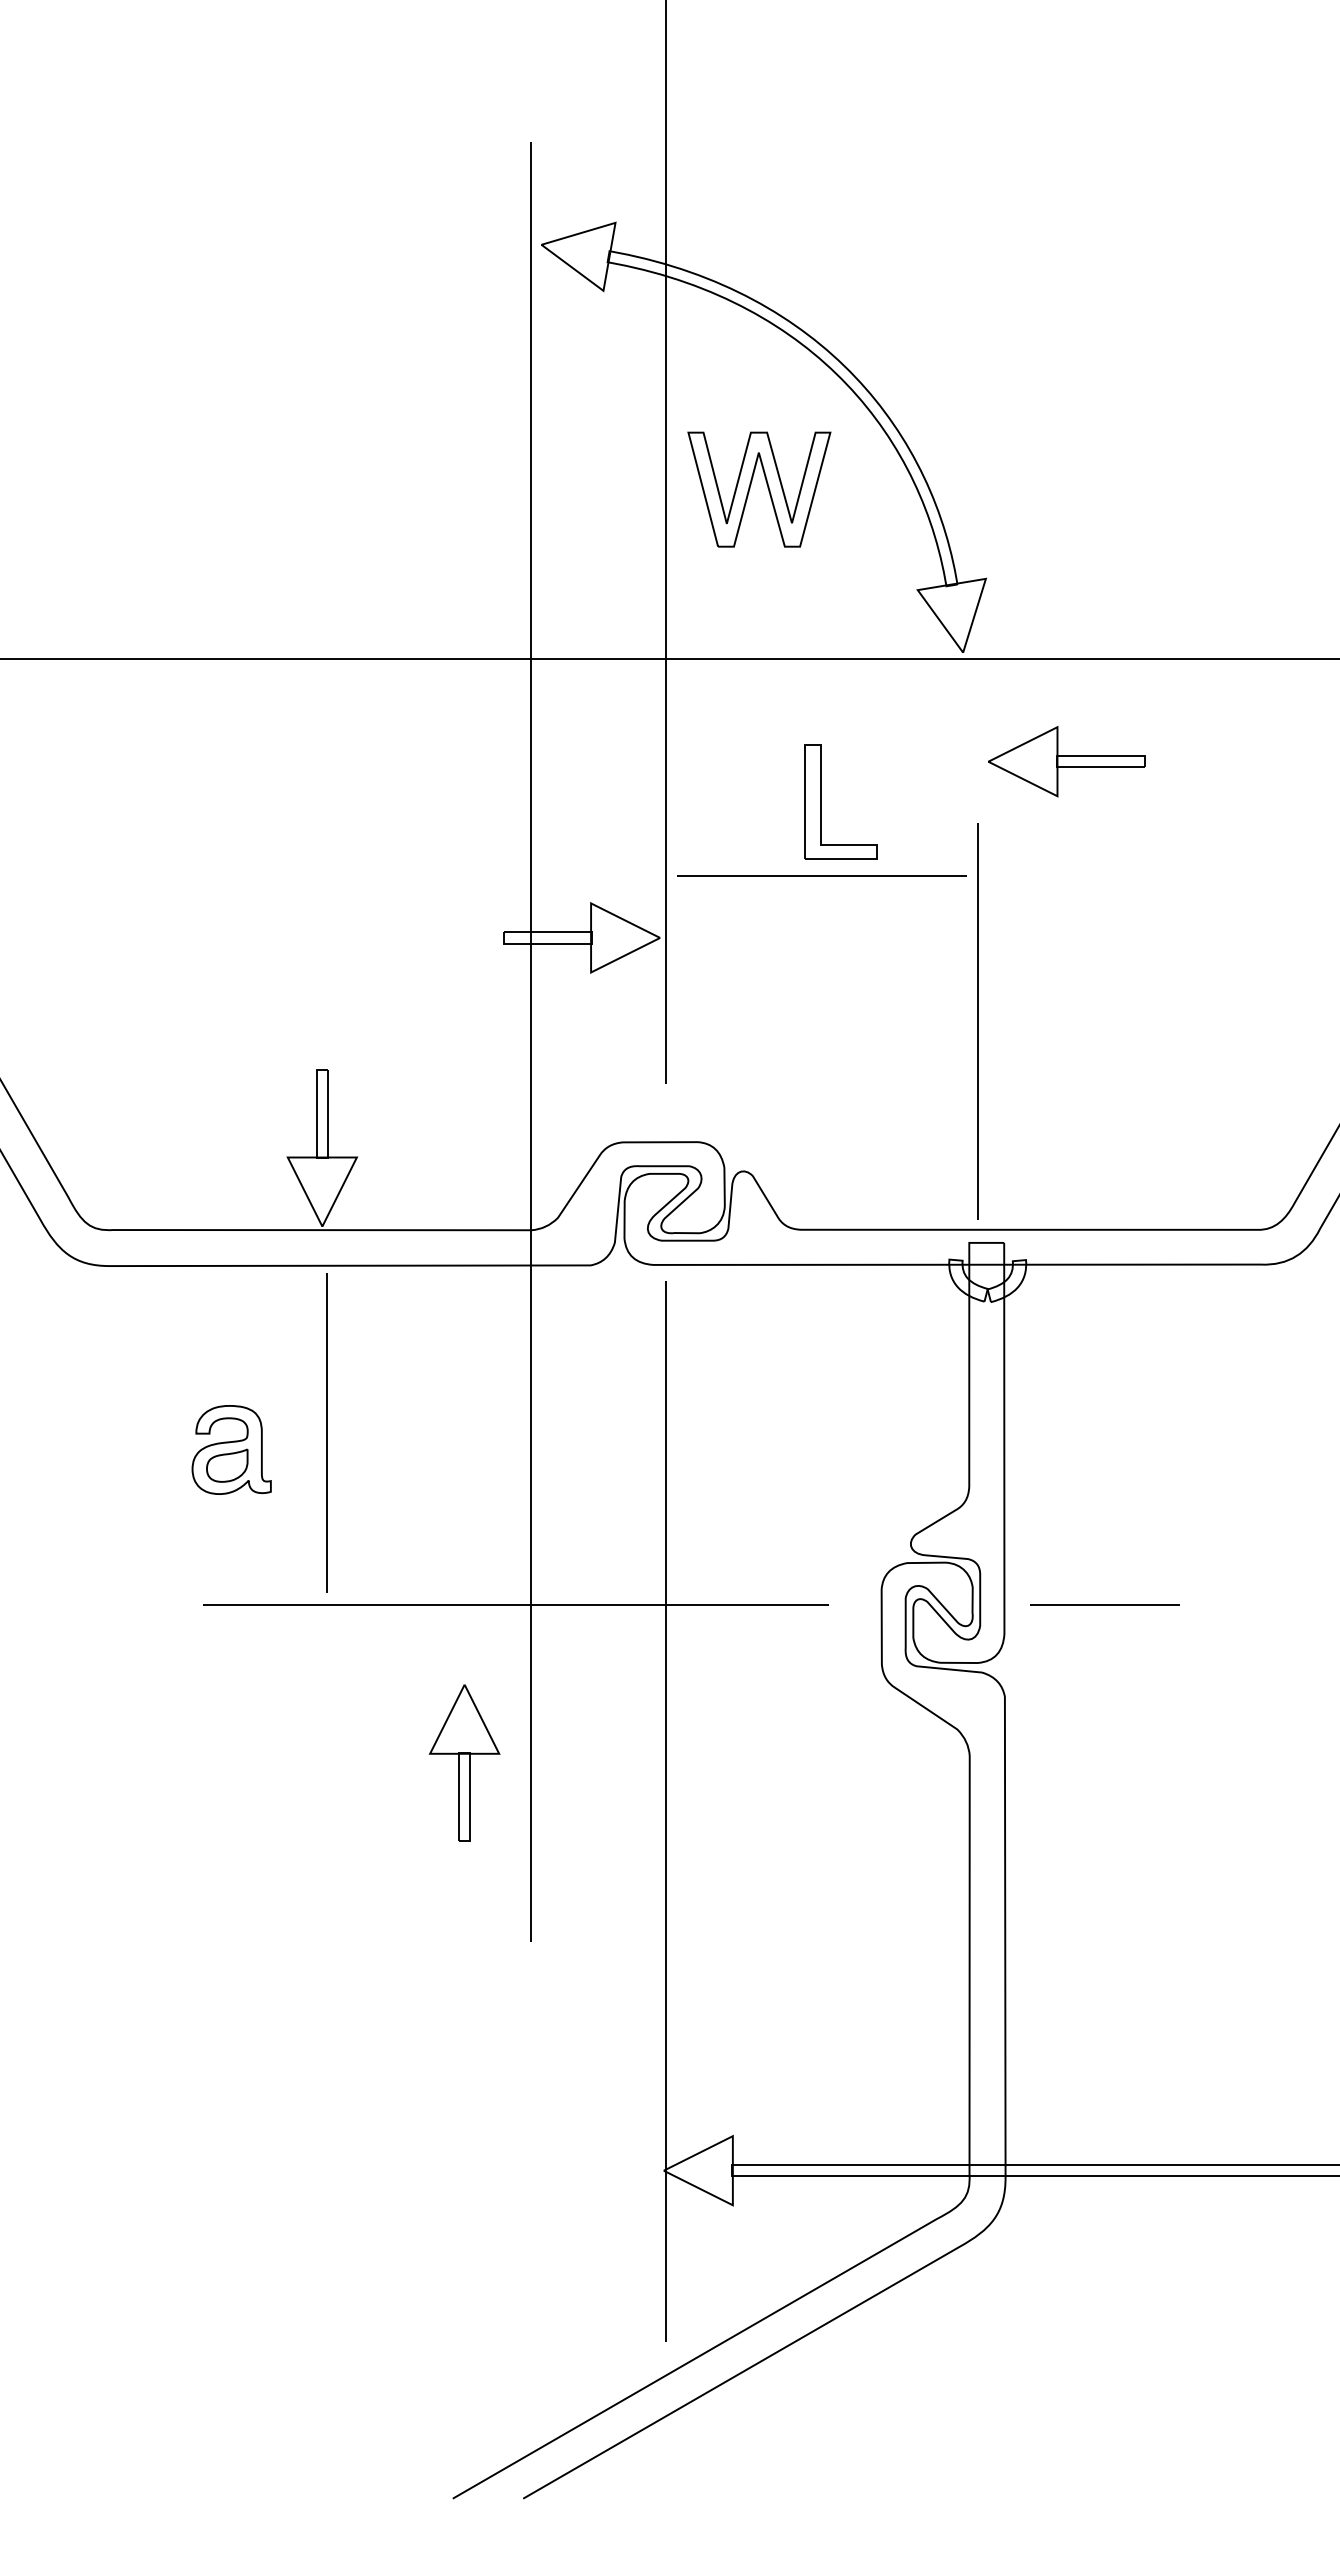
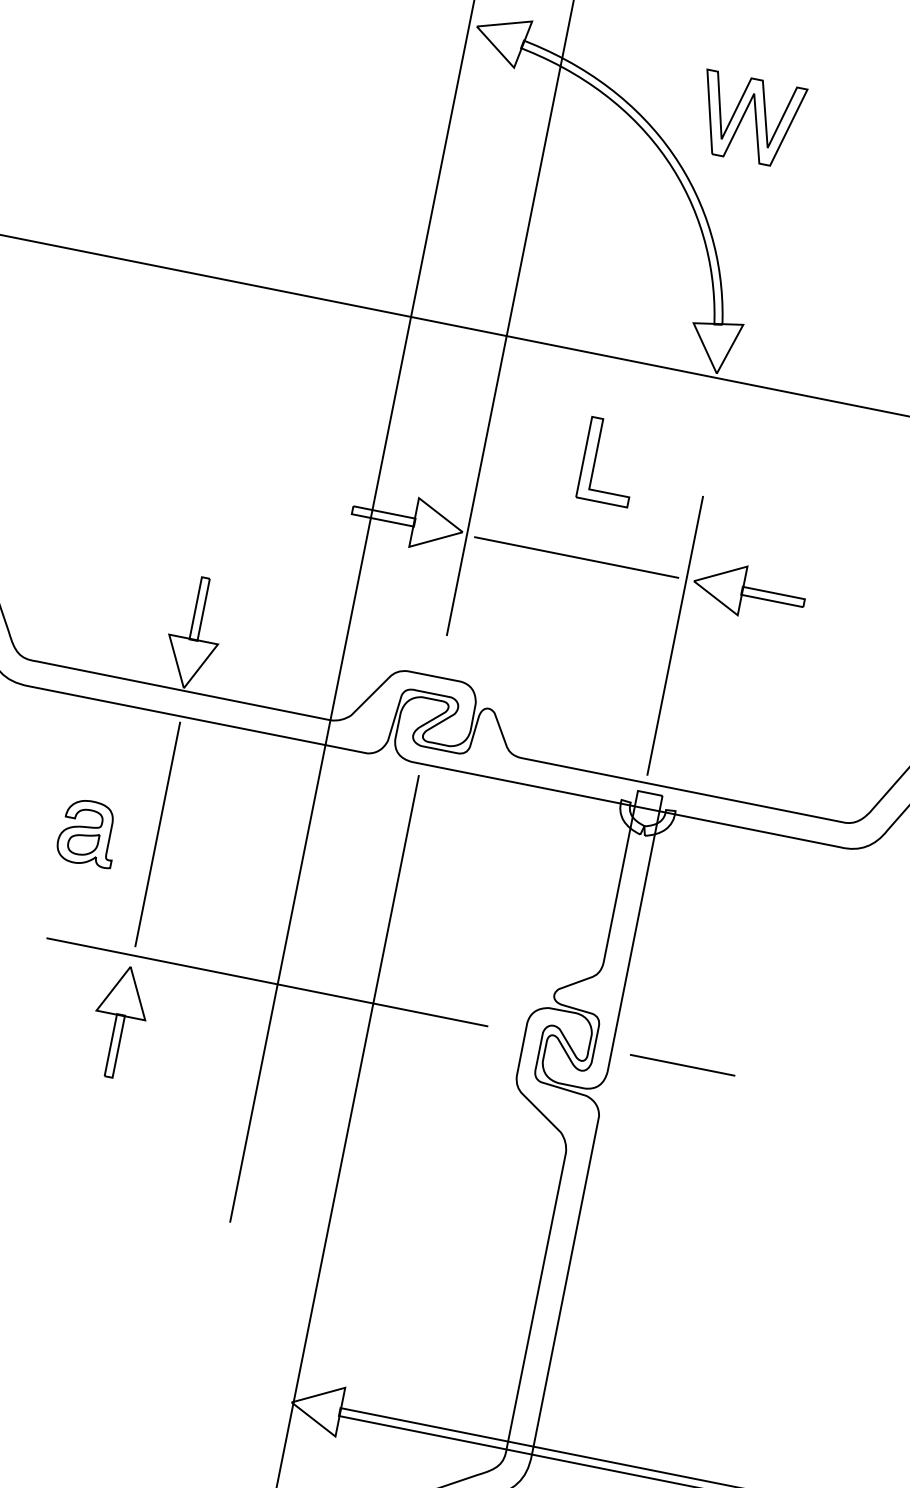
part: (767, 488) -> (755, 120), moved
part: (1066, 761) -> (749, 592), moved
line: (821, 875) -> (576, 556), moved
part: (464, 1762) -> (119, 1021), moved

